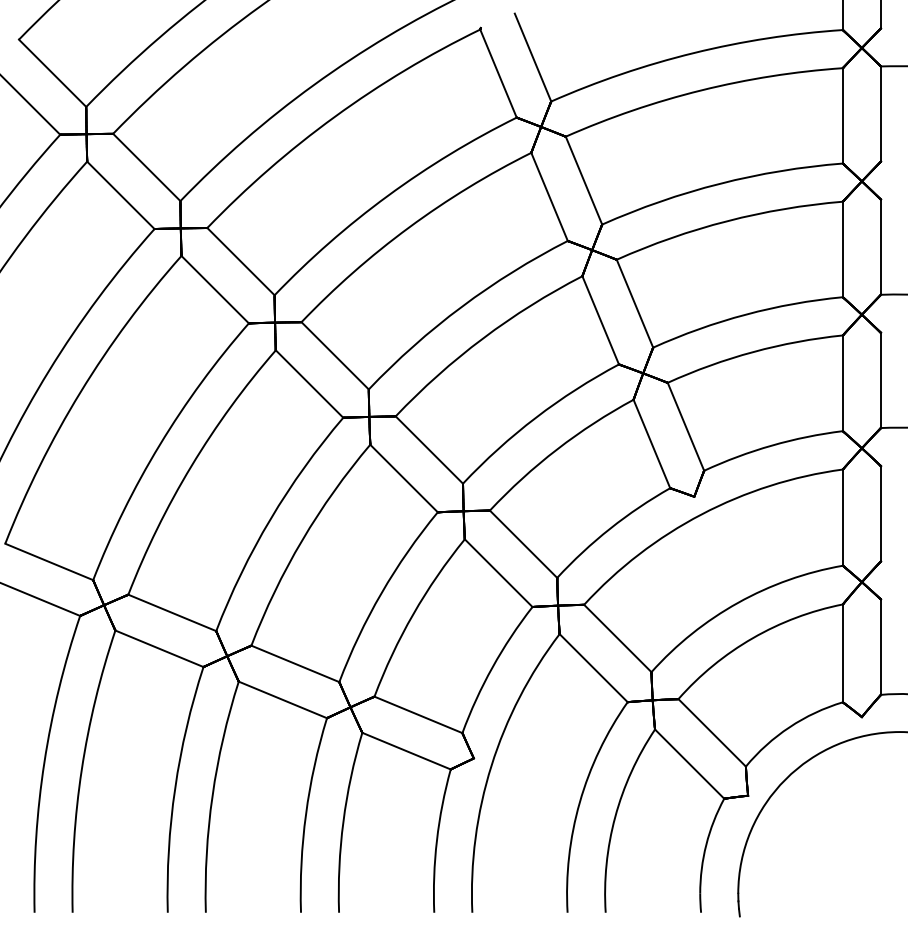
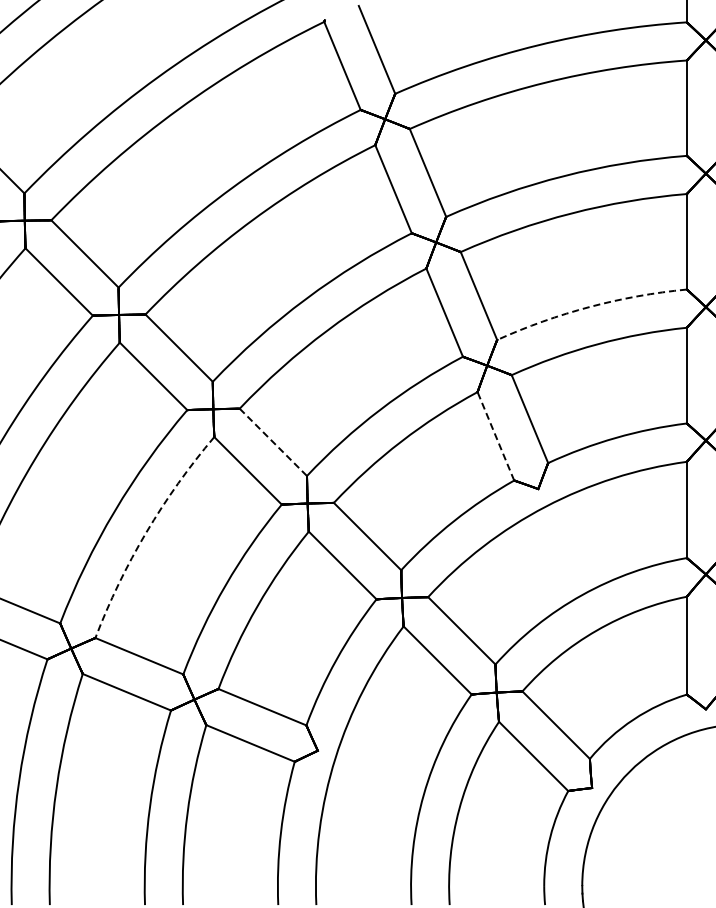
arc: (745, 314) -> (589, 306), solid -> dashed
line: (651, 444) -> (495, 436), solid -> dashed
line: (429, 450) -> (273, 442), solid -> dashed
arc: (302, 540) -> (146, 532), solid -> dashed

